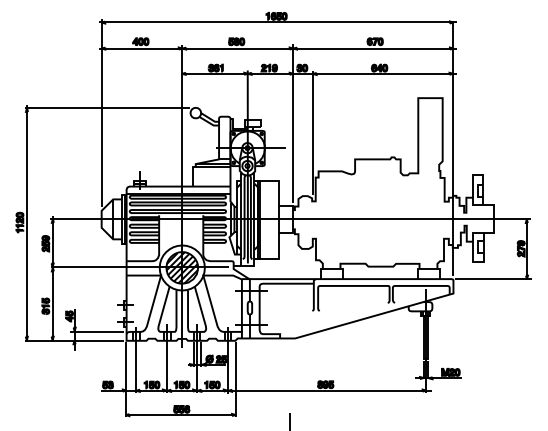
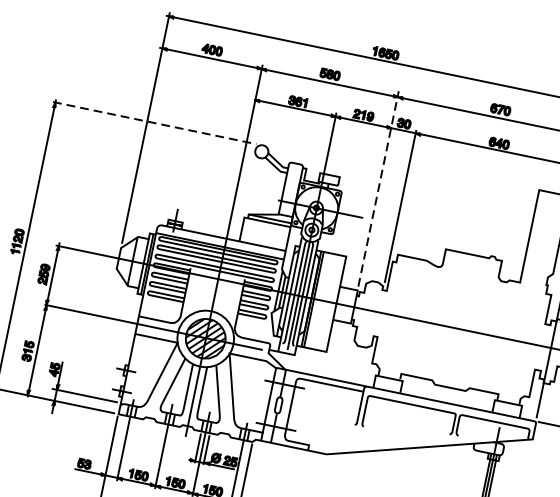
line: (107, 108) -> (154, 123), solid -> dashed
line: (292, 122) -> (378, 188), solid -> dashed

